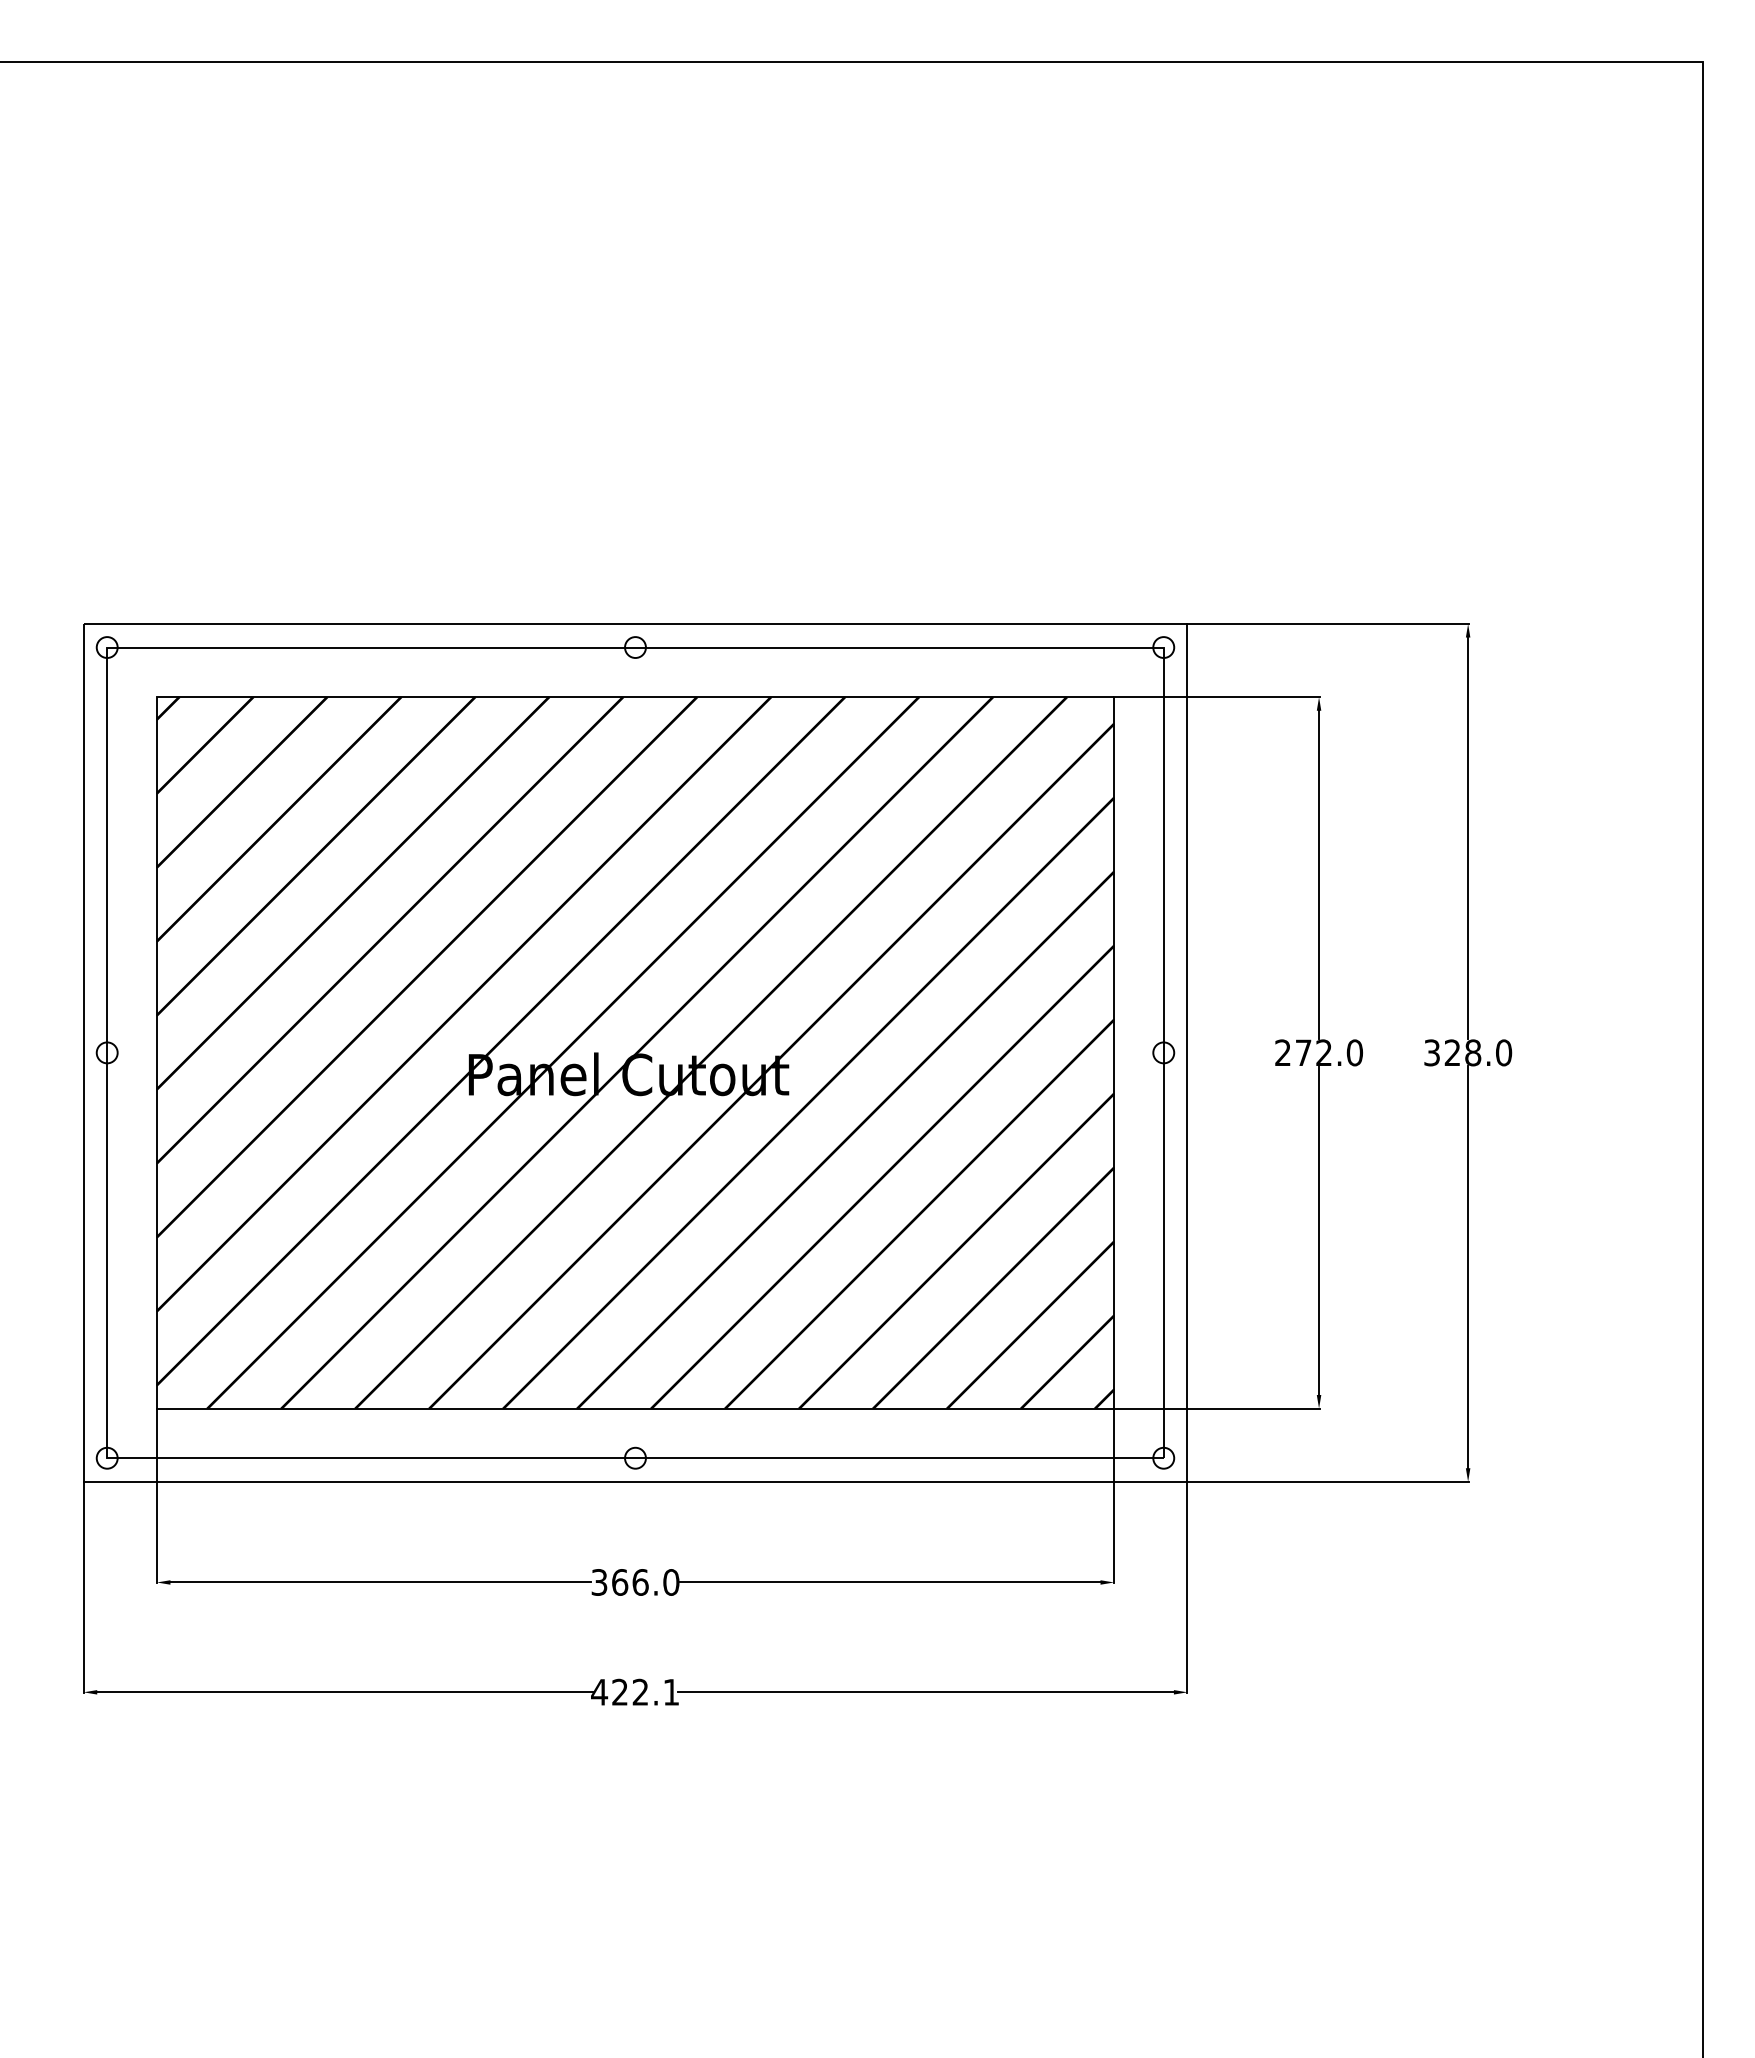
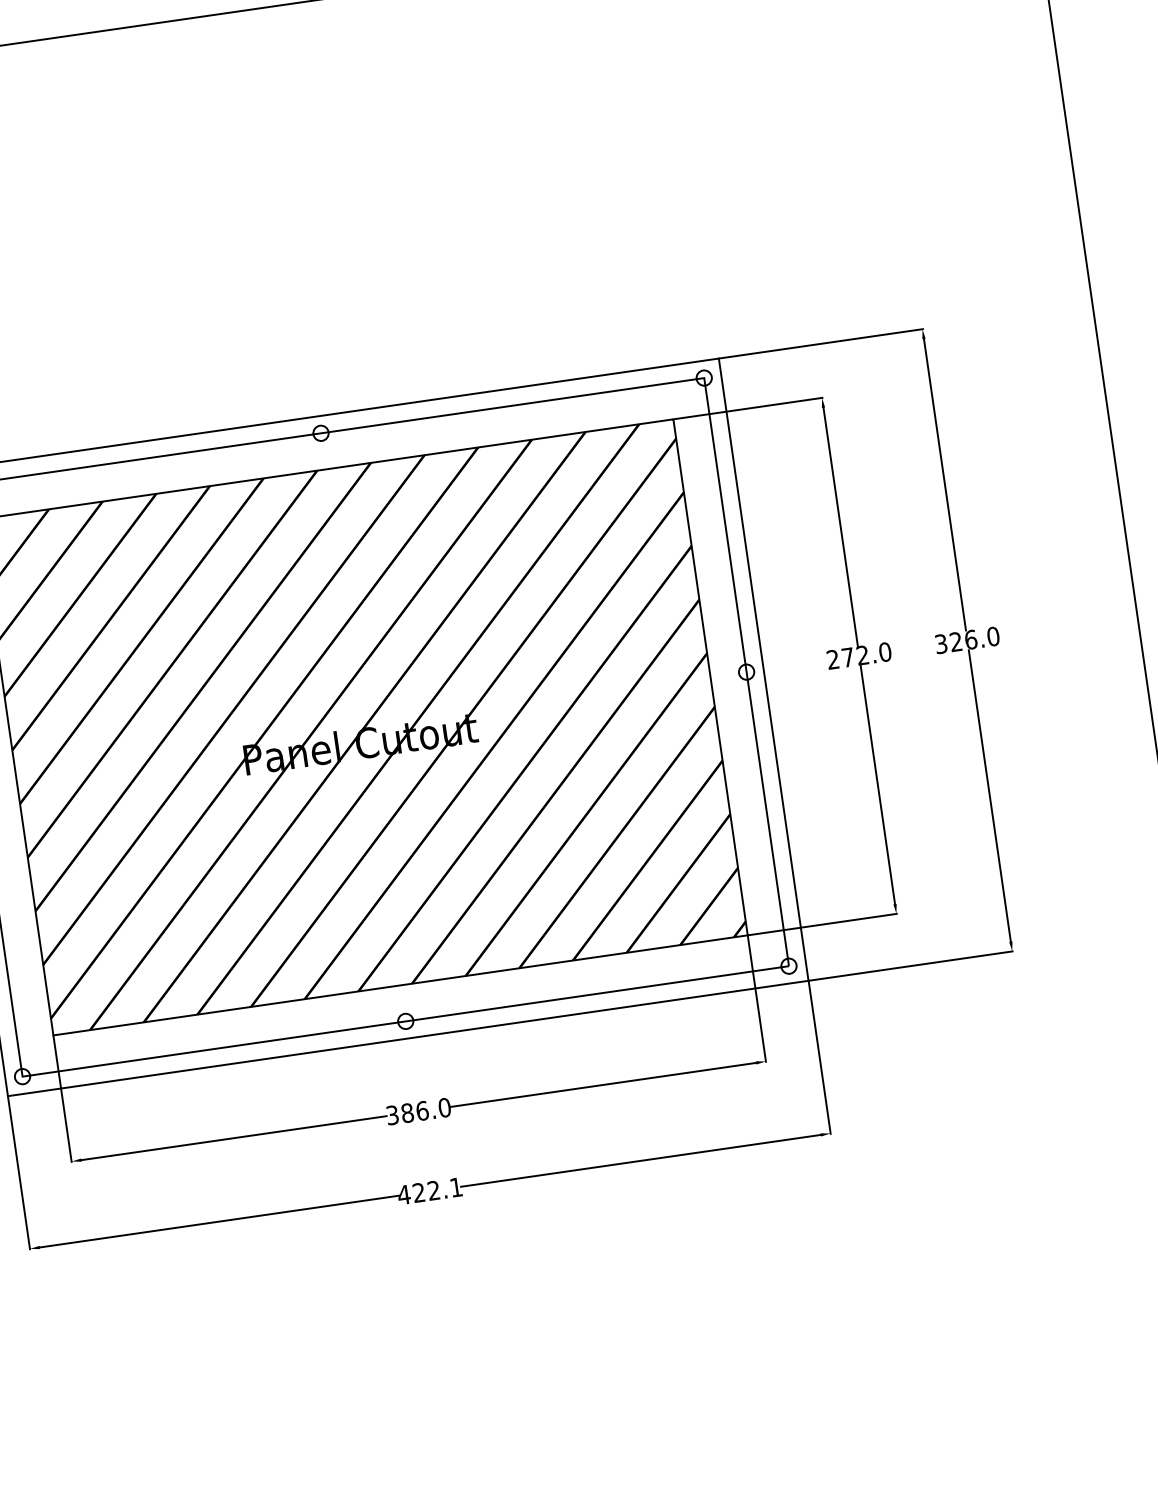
text: (1473, 1052) -> (971, 639), 328.0 -> 326.0
text: (620, 1582) -> (407, 1113), 366.0 -> 386.0

